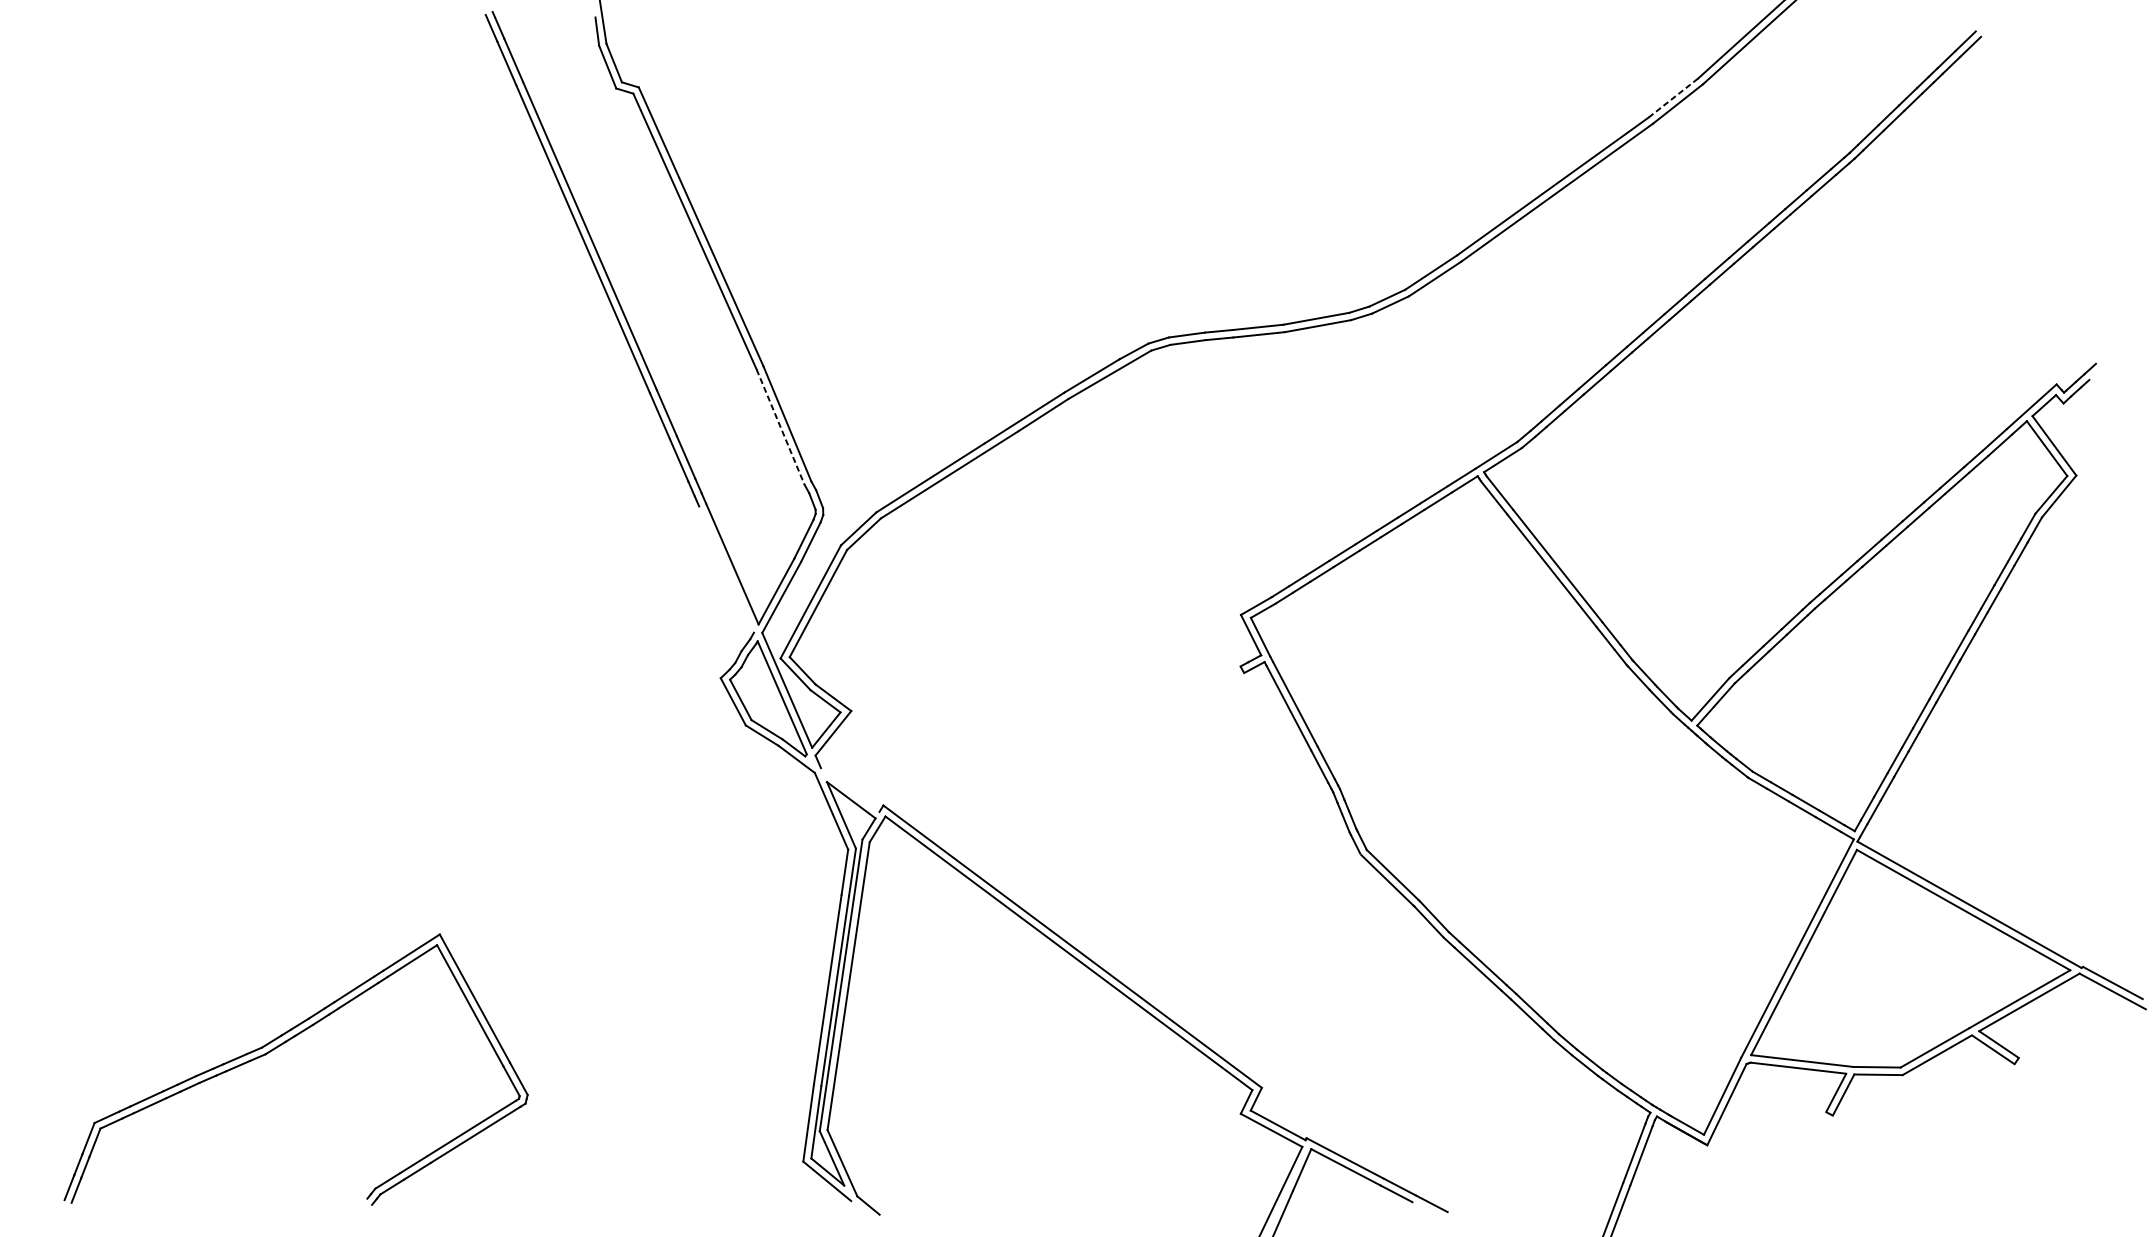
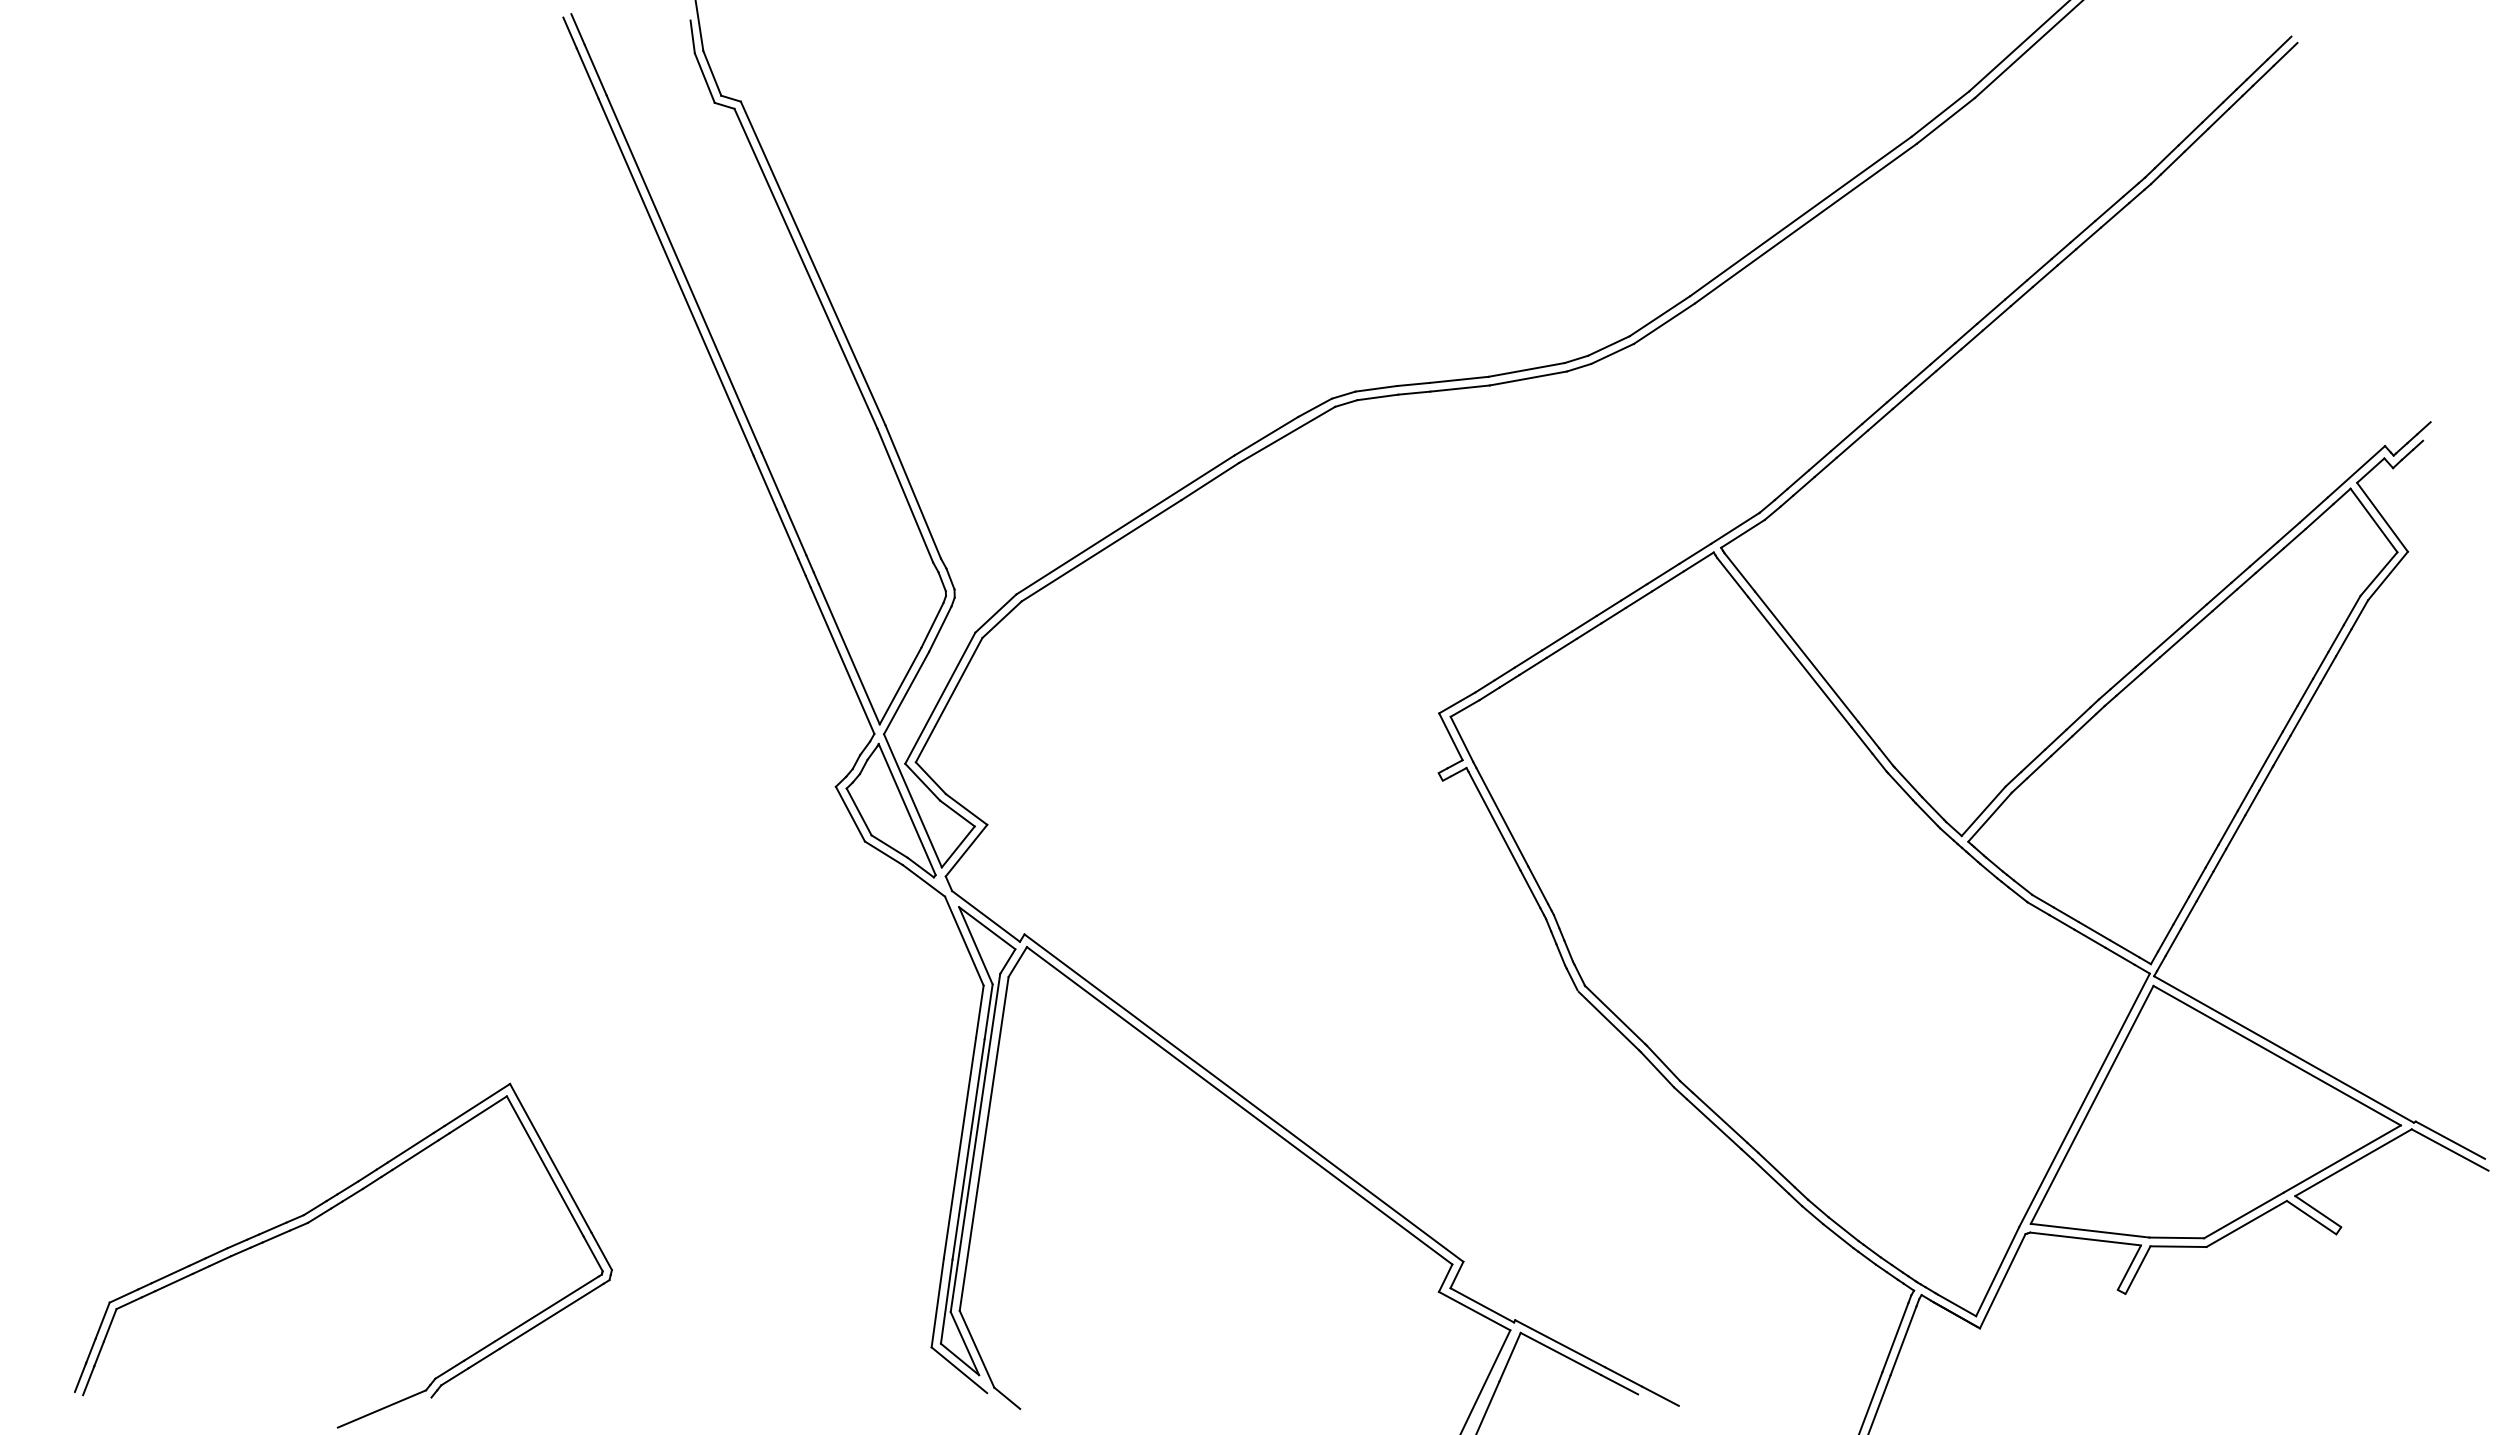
line: (1673, 98) -> (1940, 114), dashed -> solid
line: (780, 427) -> (905, 496), dashed -> solid
line: (726, 569) -> (842, 660), added
line: (849, 790) -> (985, 916), added
line: (328, 1214) -> (381, 1408), added

